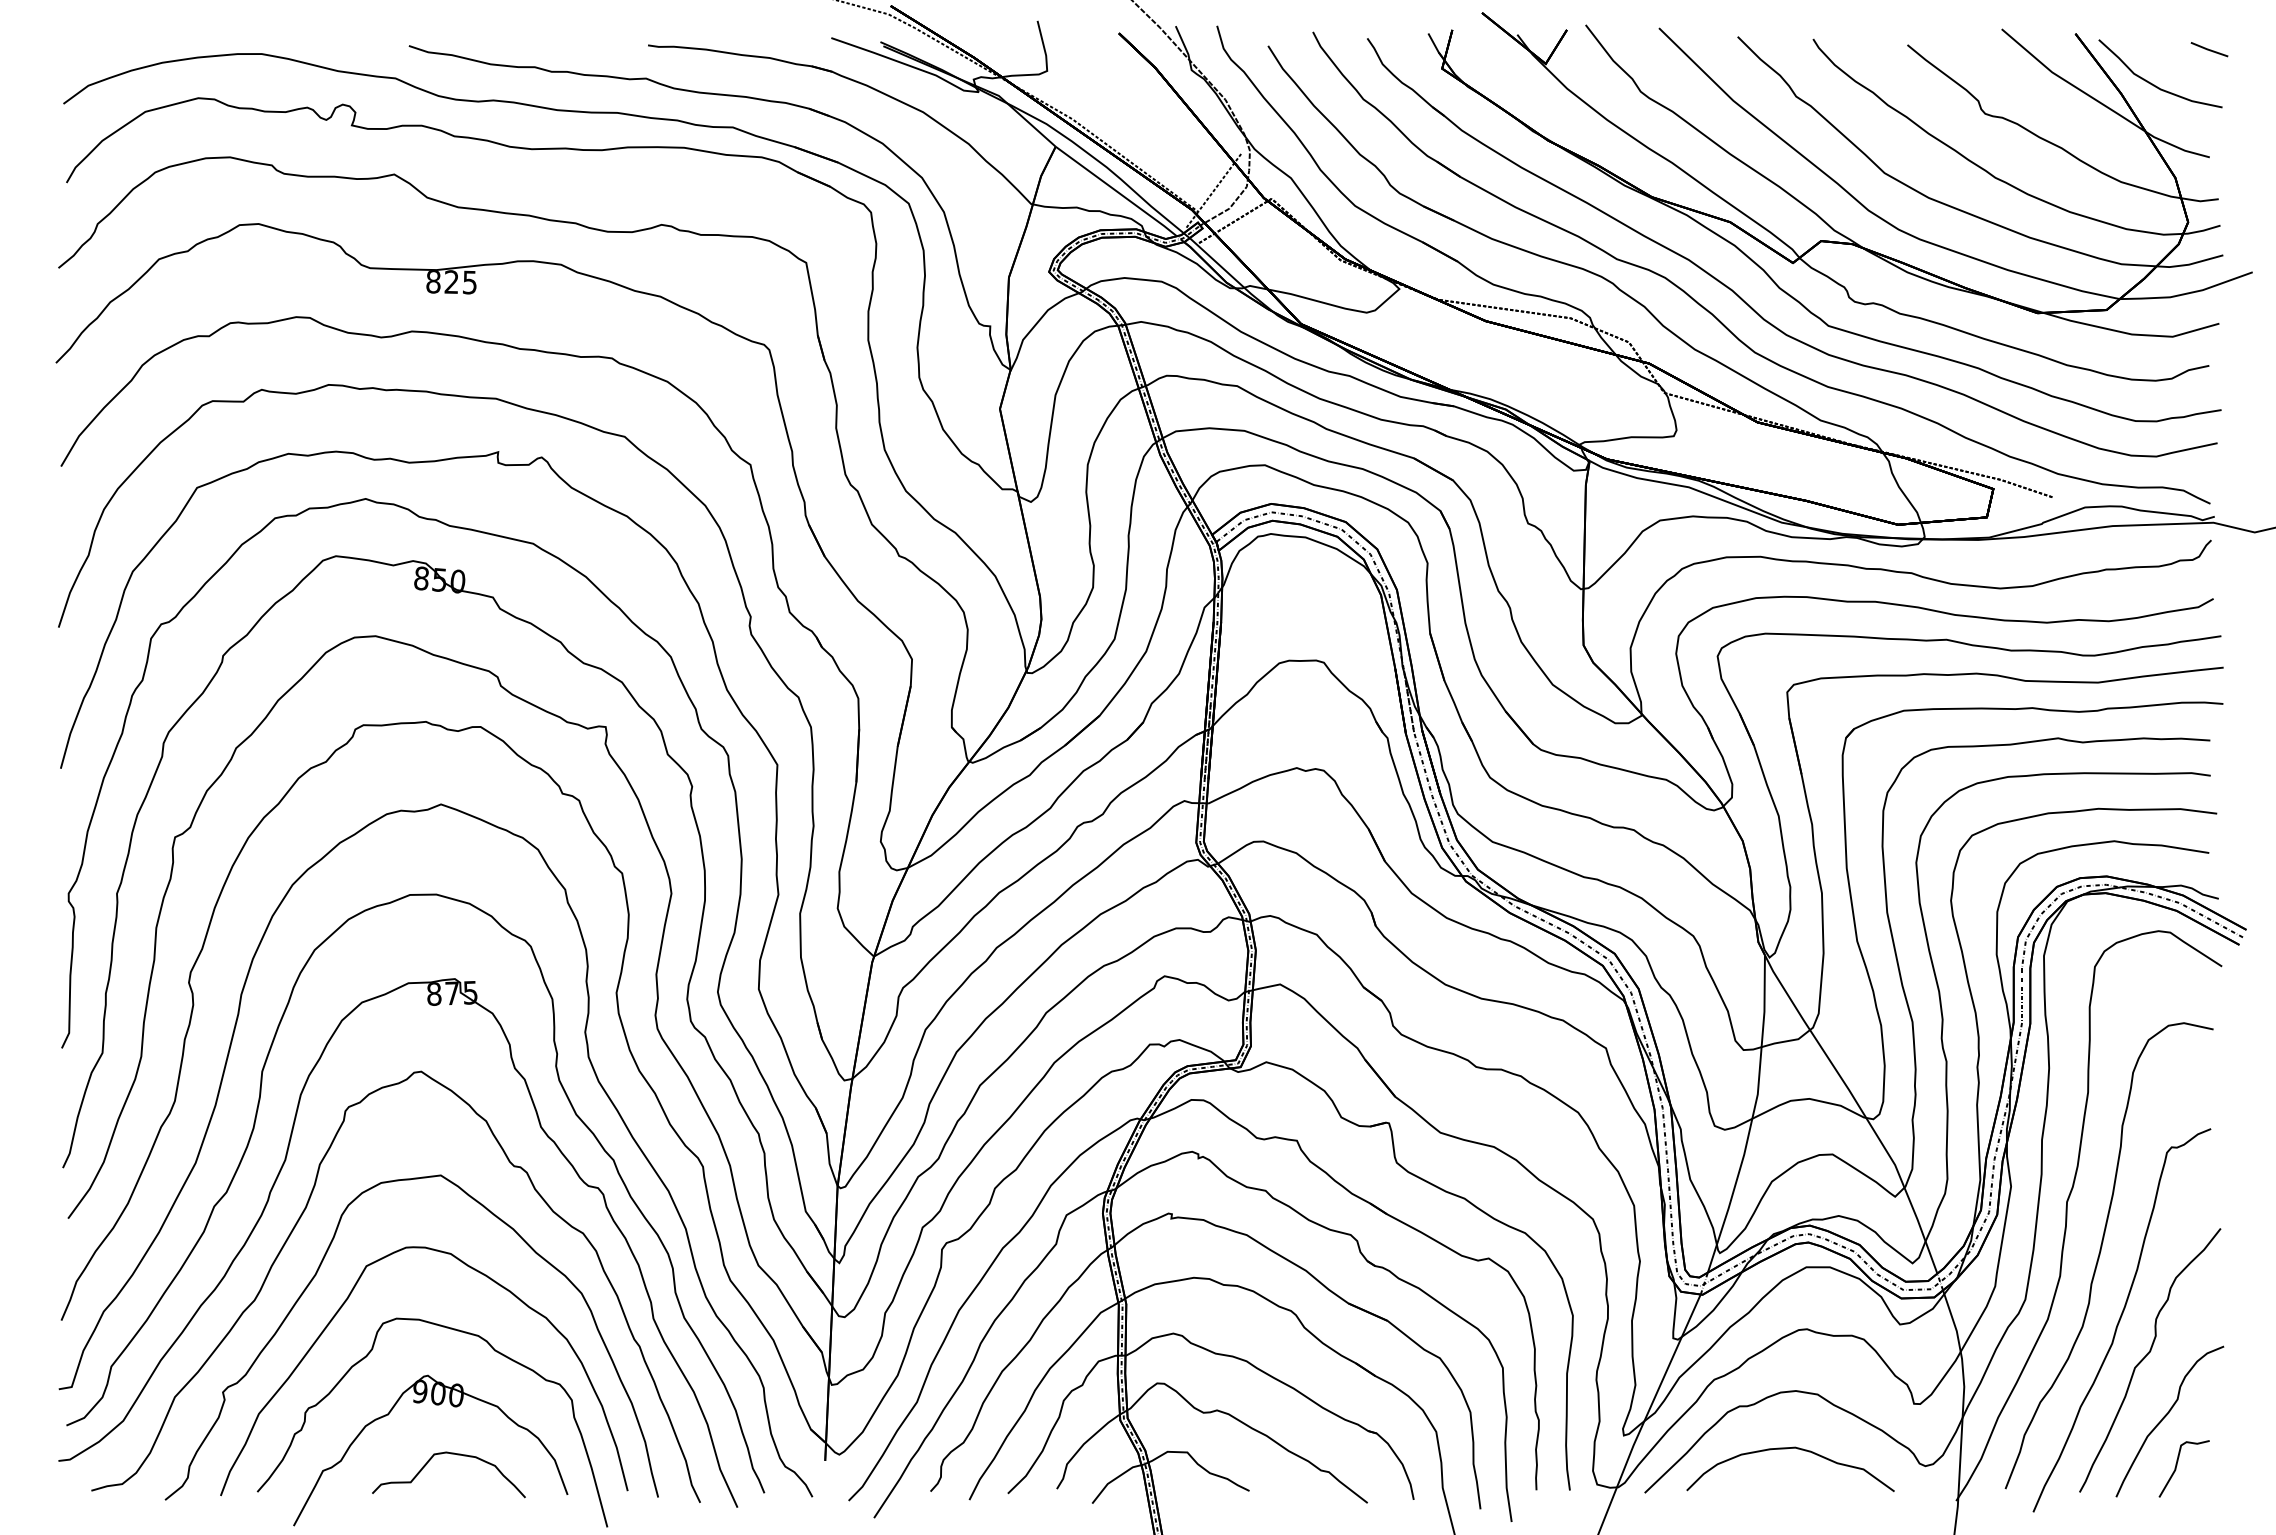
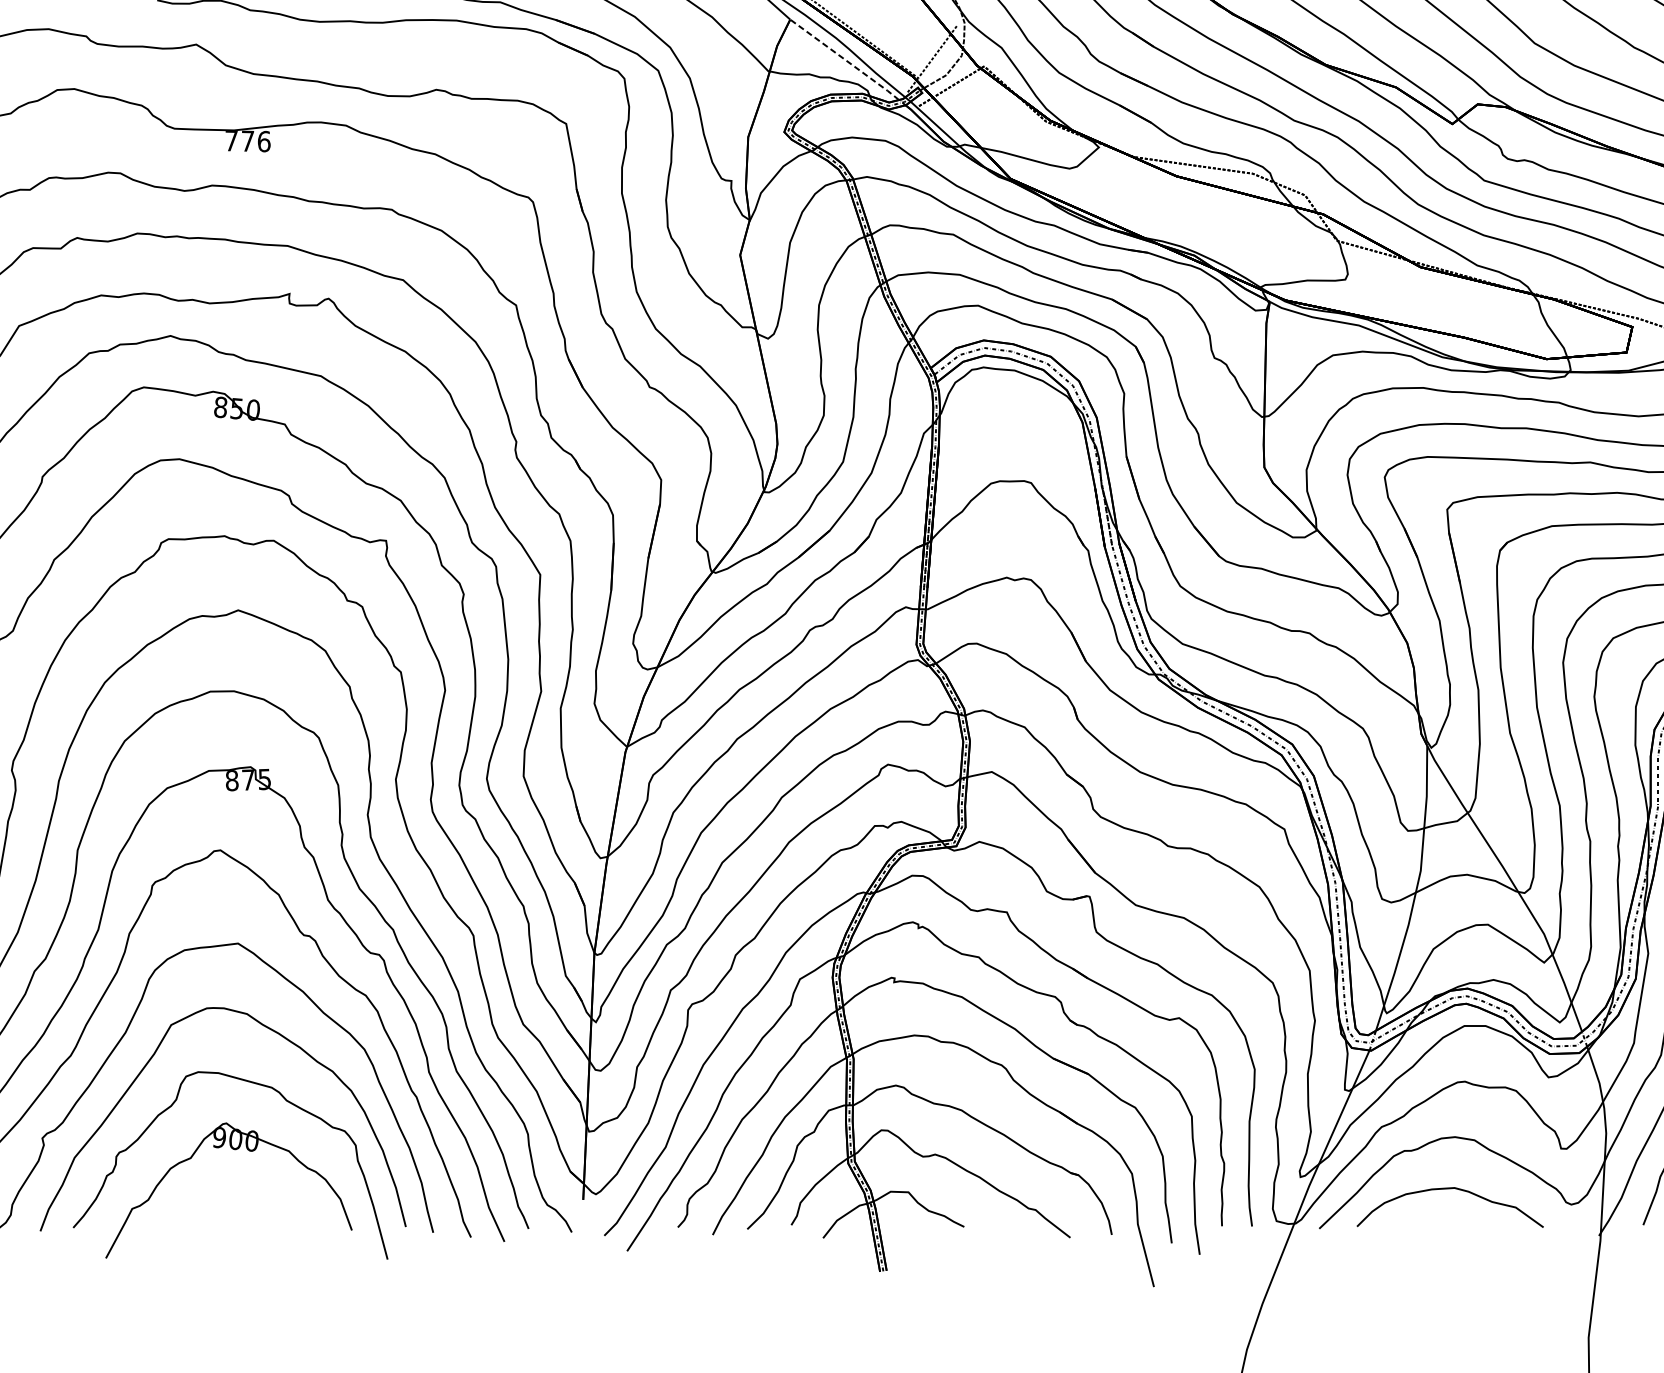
line: (1116, 191) -> (844, 59), solid -> dashed
text: (451, 282) -> (247, 141), 825 -> 776
curve: (450, 1454) -> (246, 1194), removed

